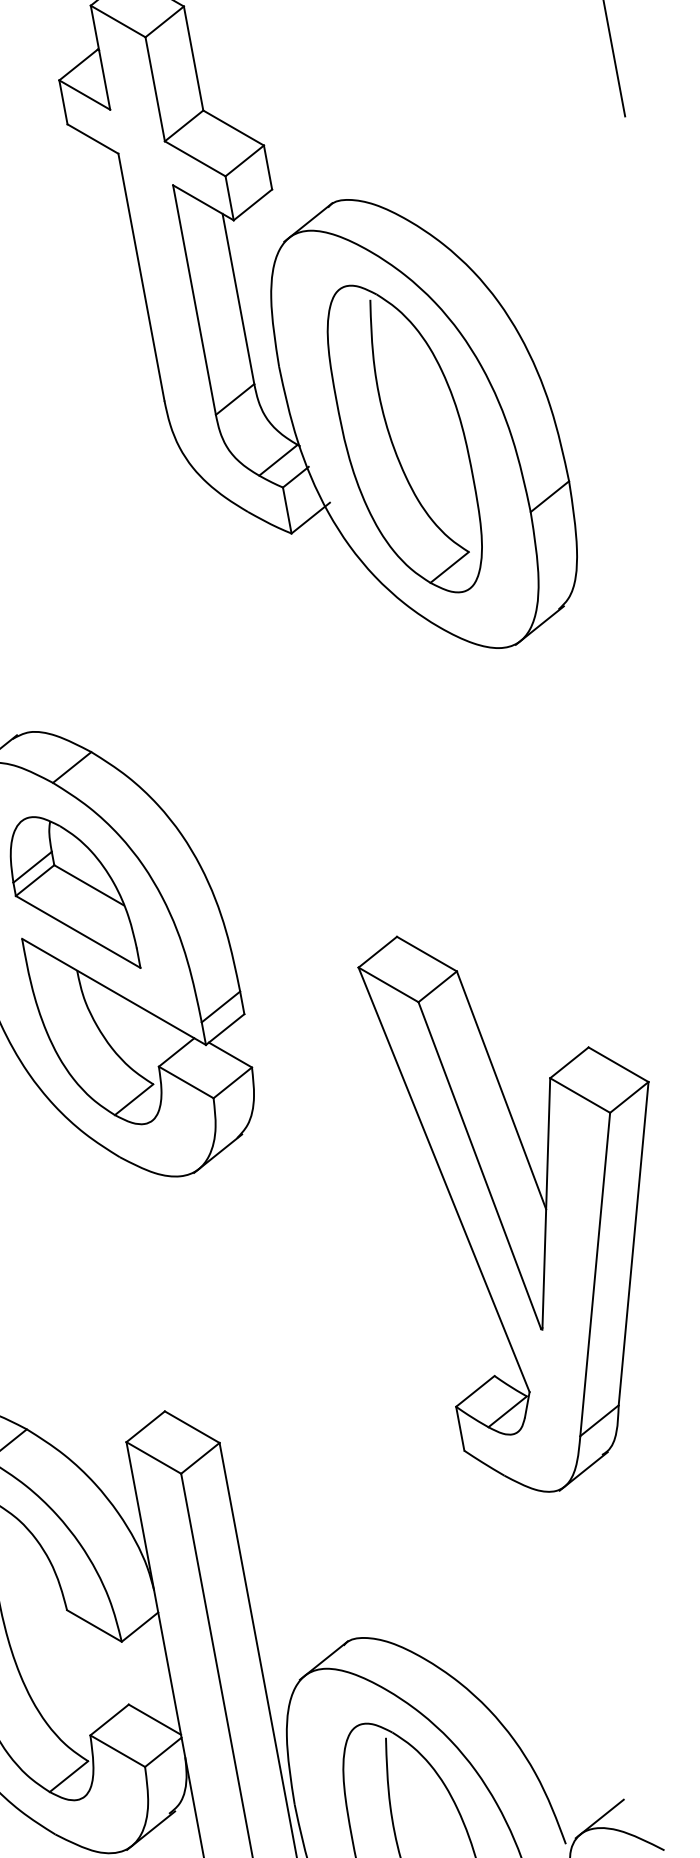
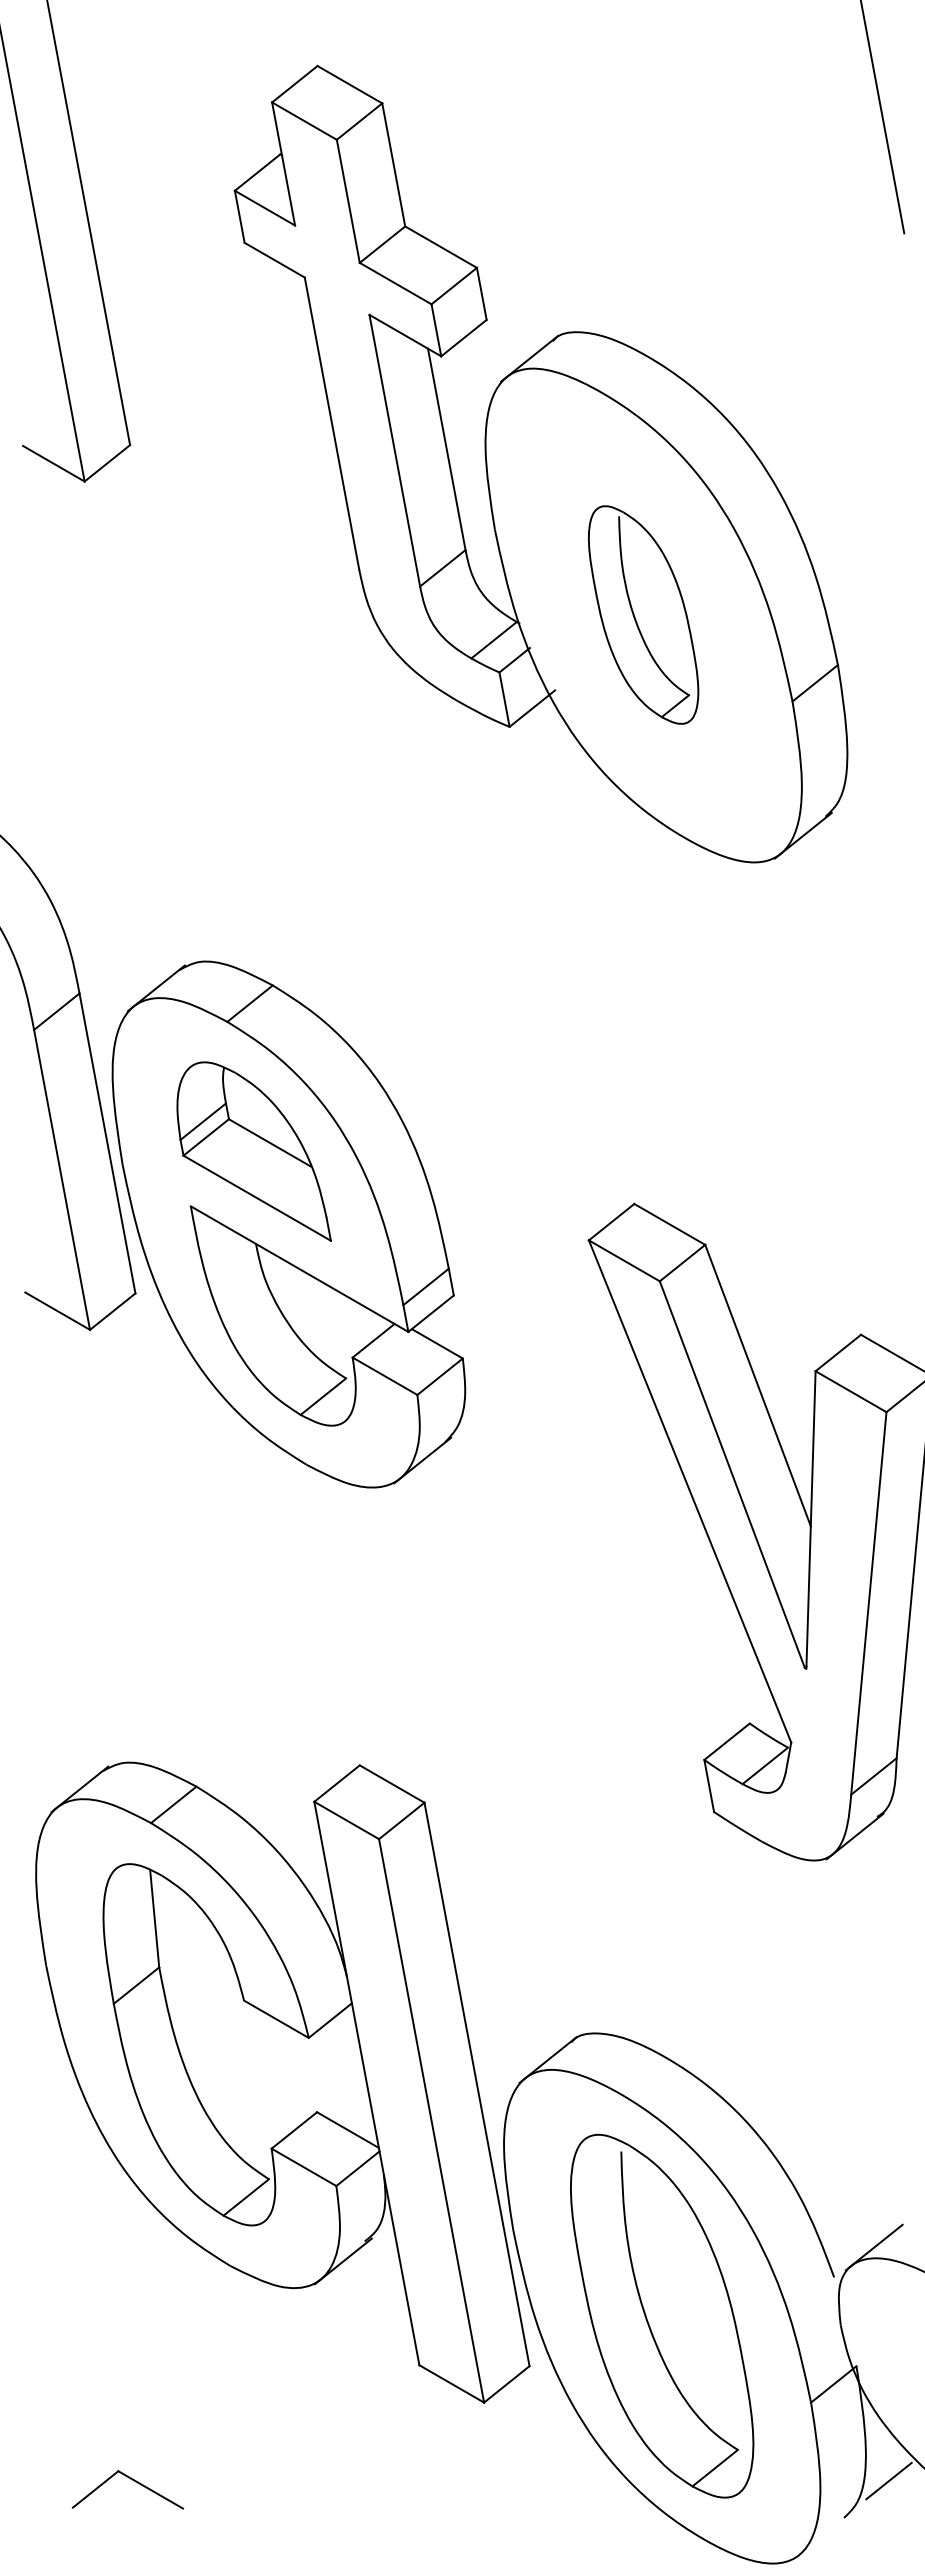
part: (404, 438) -> (643, 614), size x0.6

